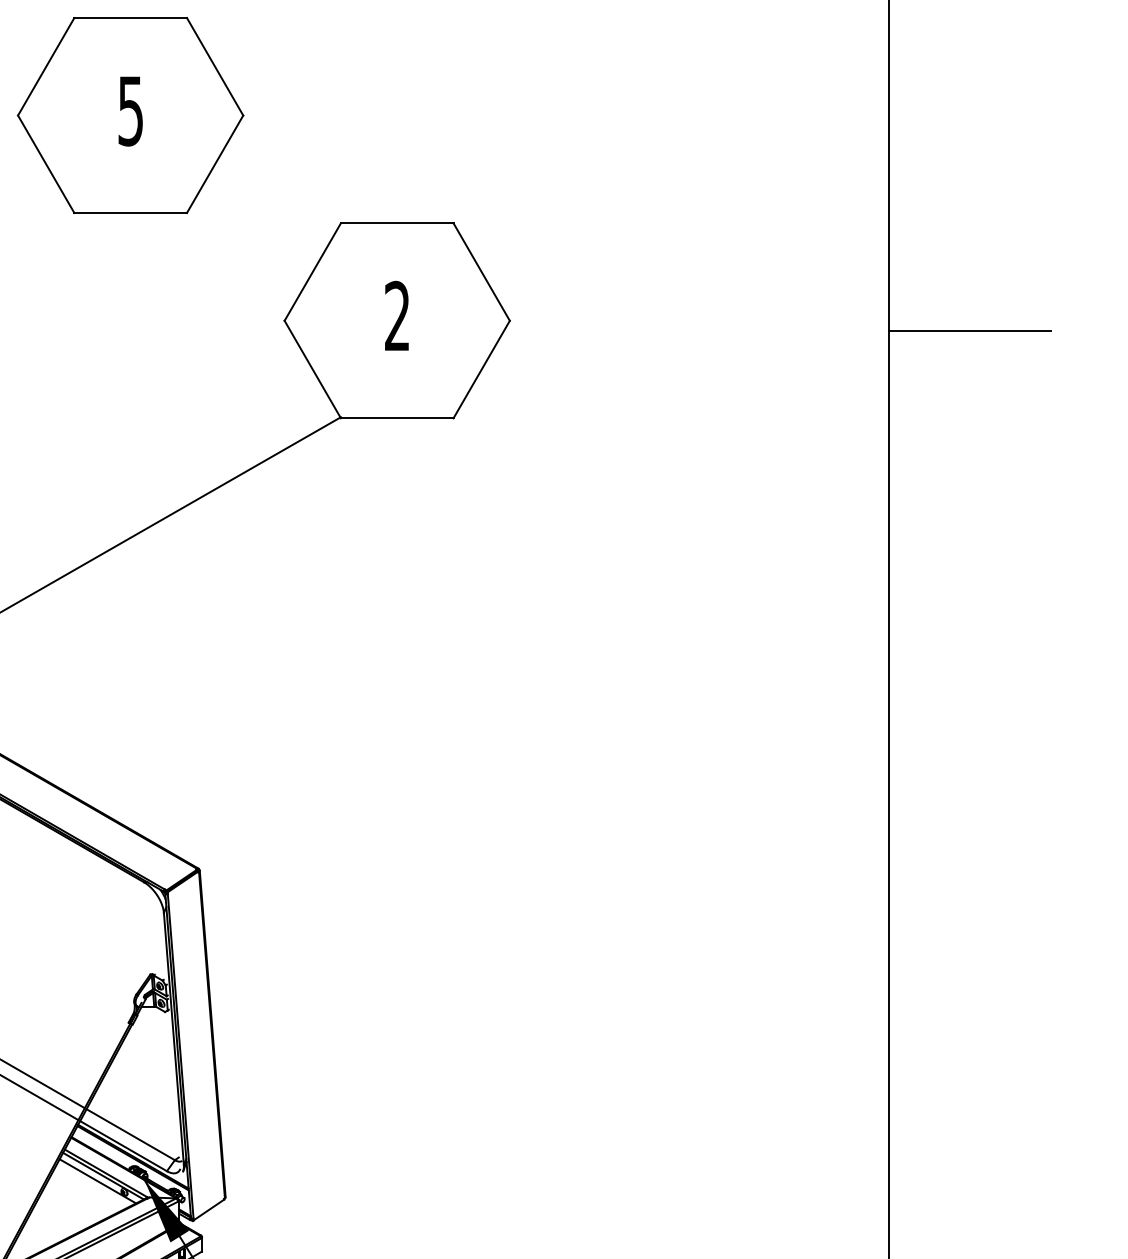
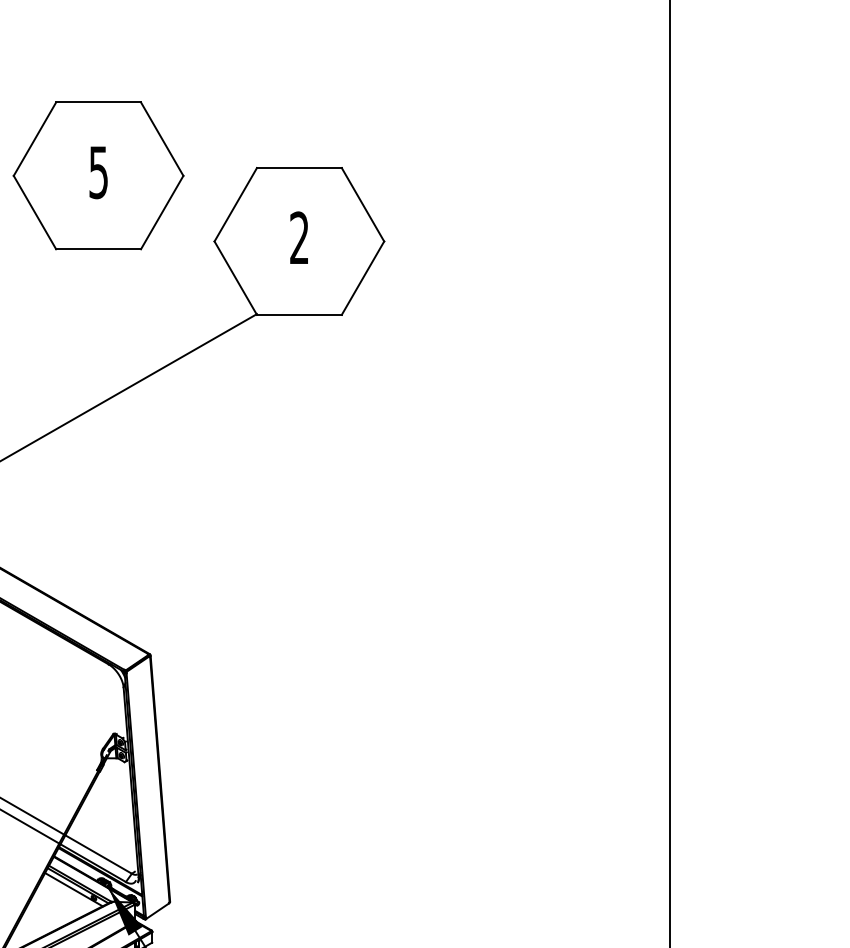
part: (130, 115) -> (98, 175), moved
line: (969, 330) -> (730, 248), removed

